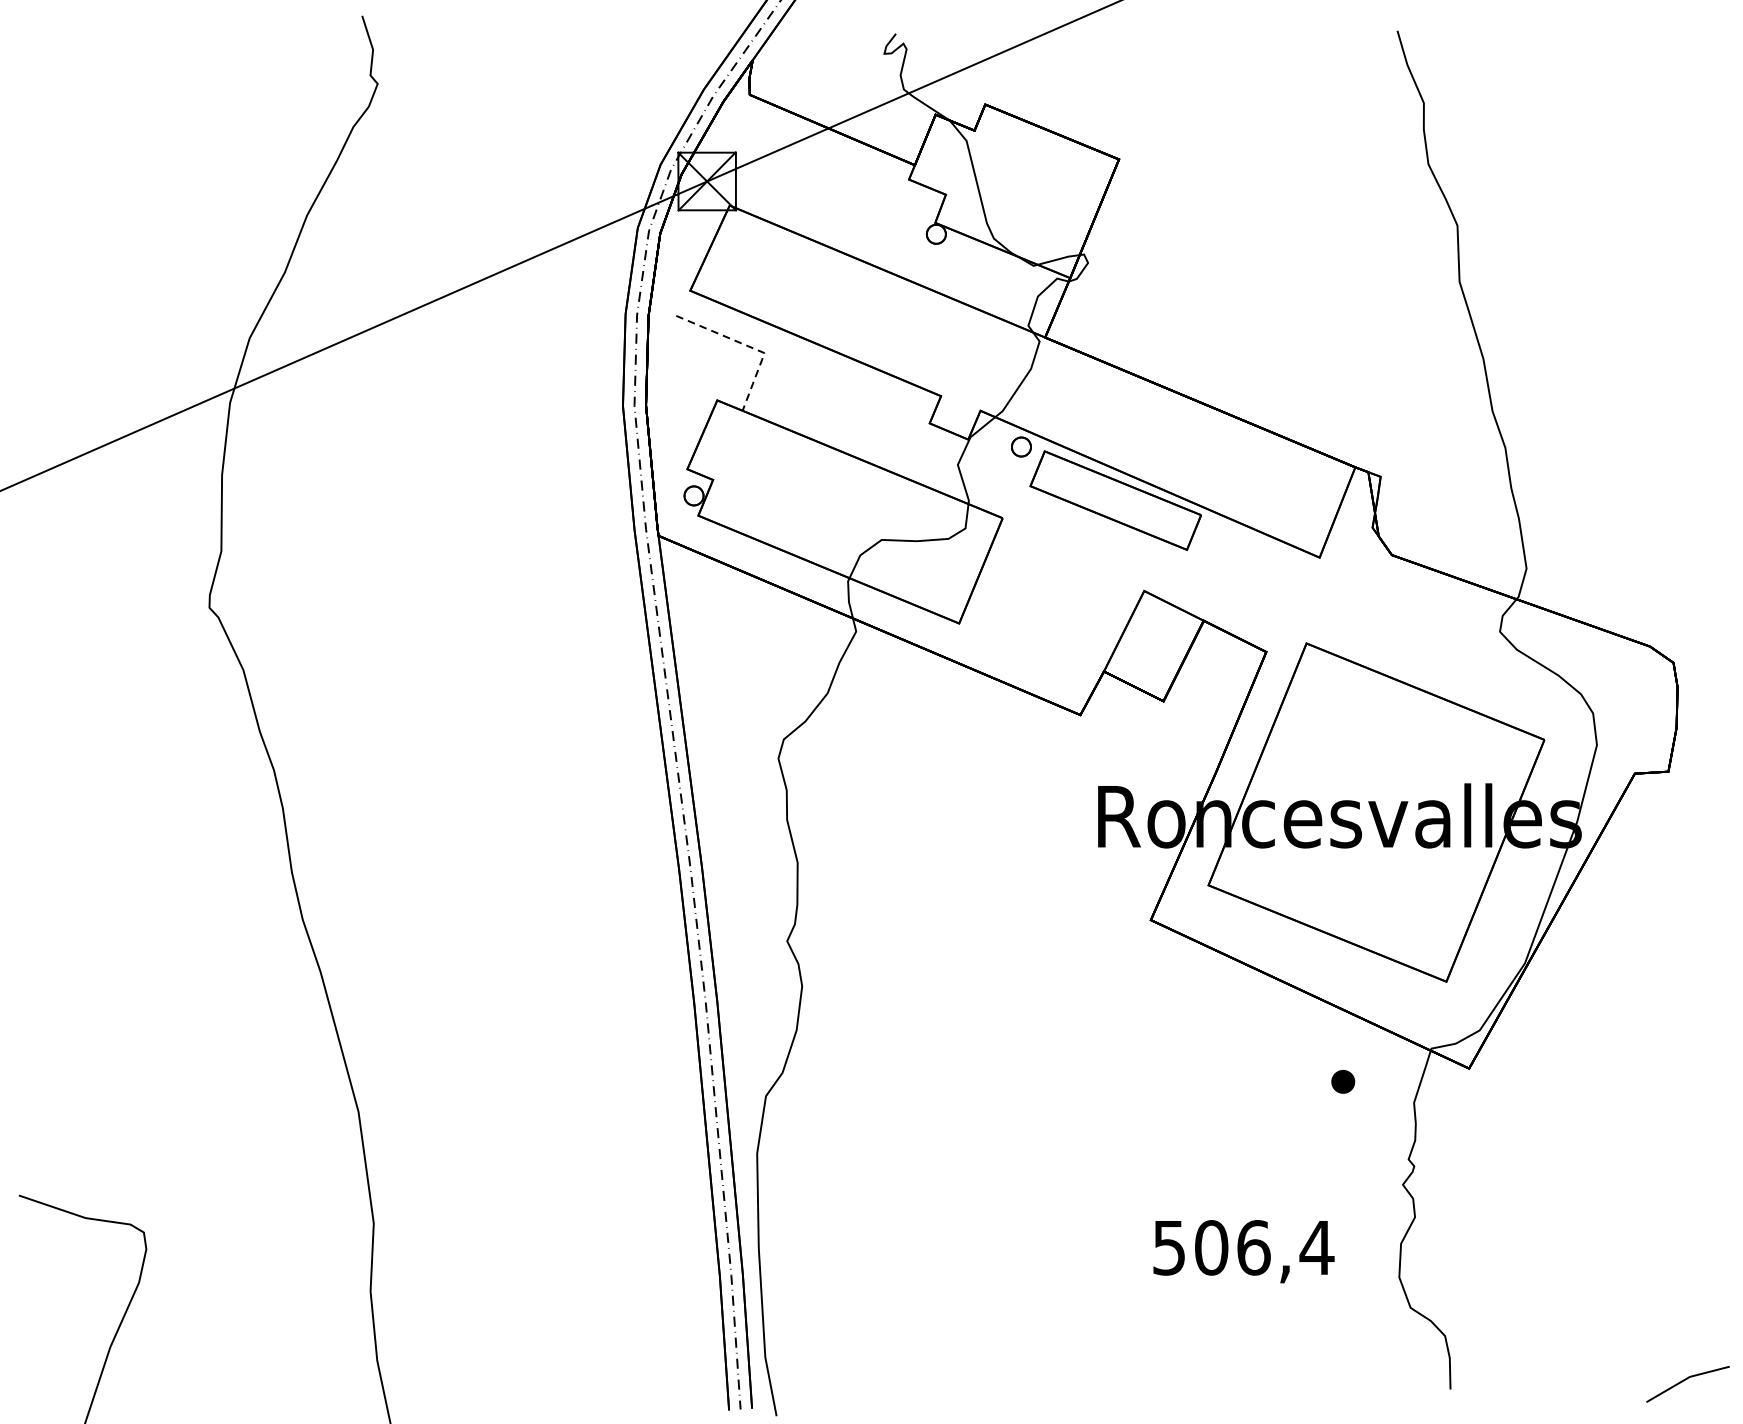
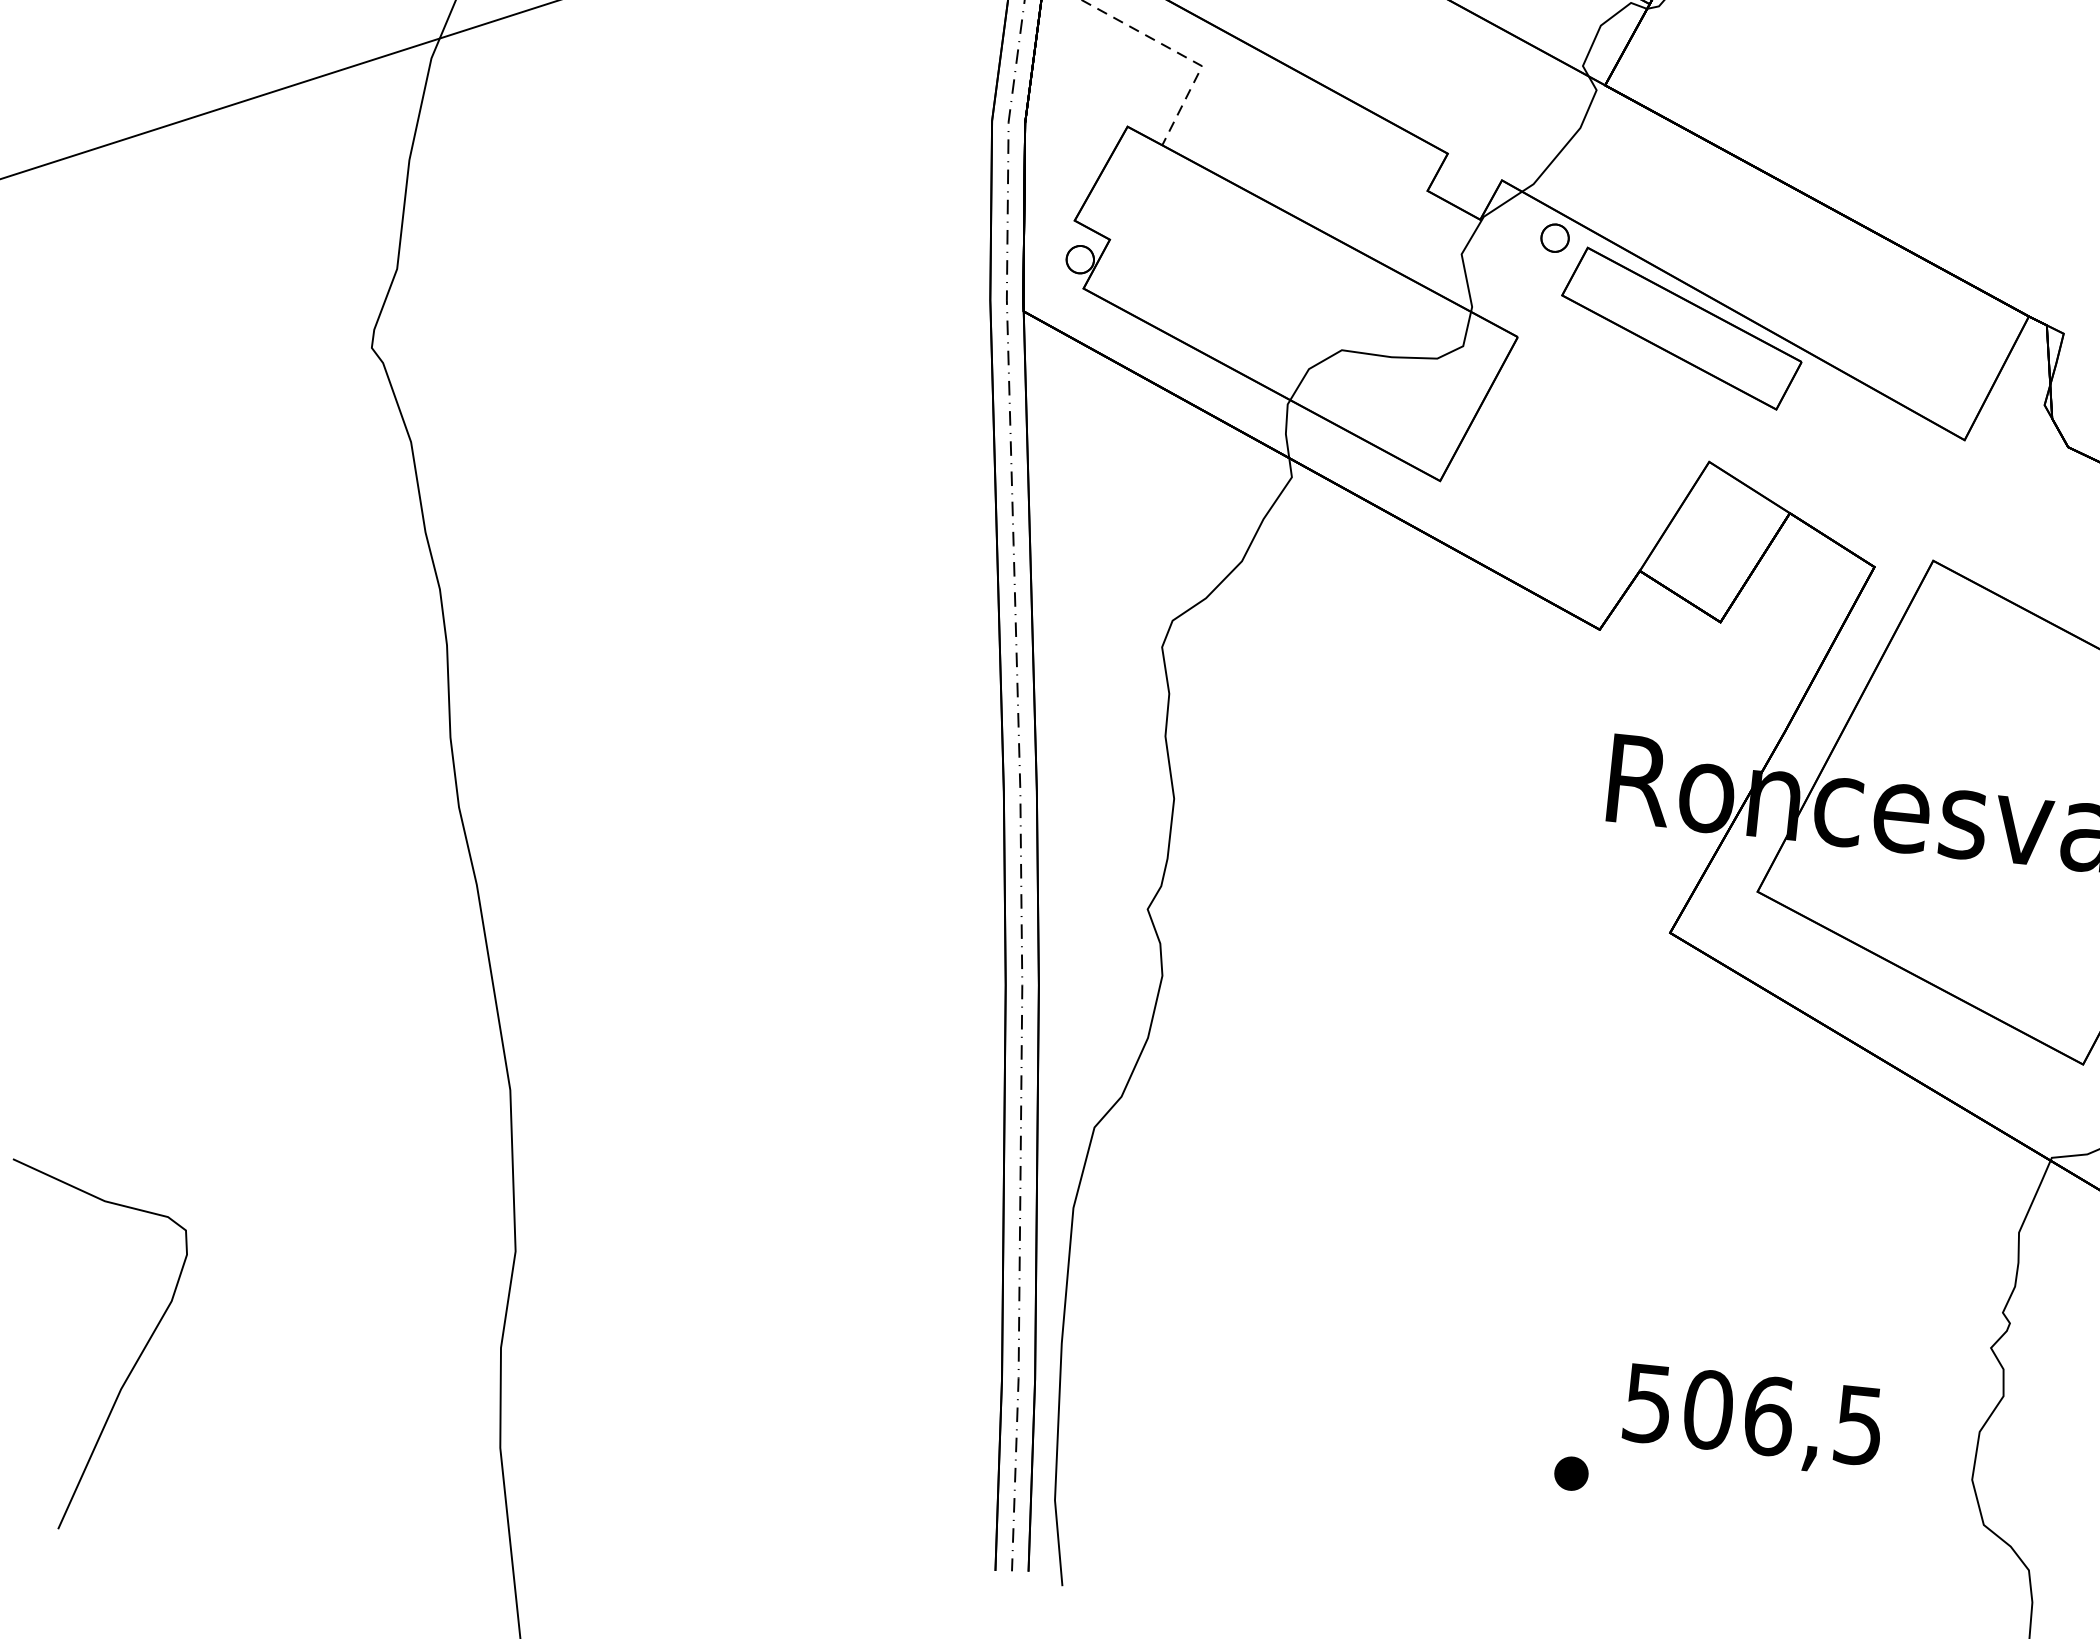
part: (1343, 1081) -> (1571, 1473), moved
text: (1316, 1248) -> (1858, 1426), 506,4 -> 506,5

